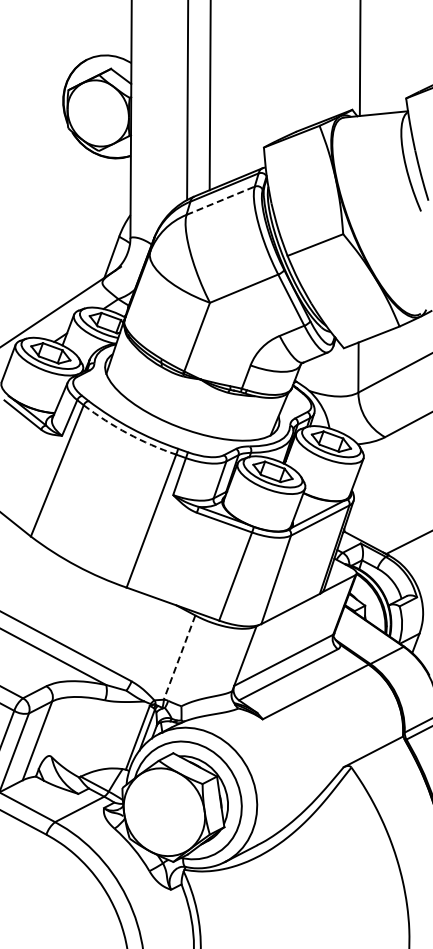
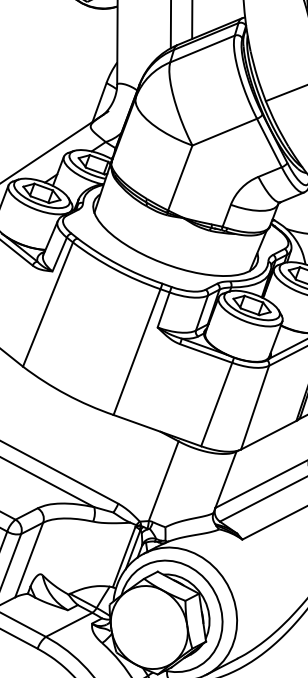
line: (220, 200) -> (202, 48), dashed -> solid
arc: (128, 433) -> (115, 269), dashed -> solid
line: (179, 657) -> (163, 481), dashed -> solid

